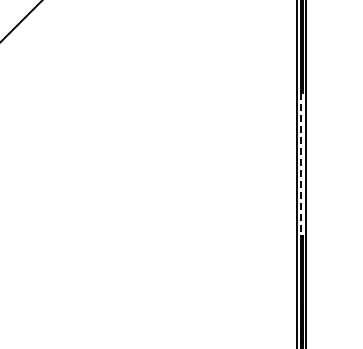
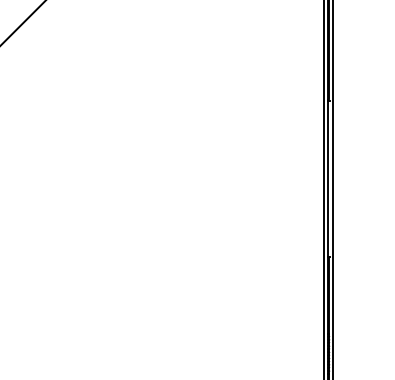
line: (301, 165) -> (328, 180), dashed -> solid

